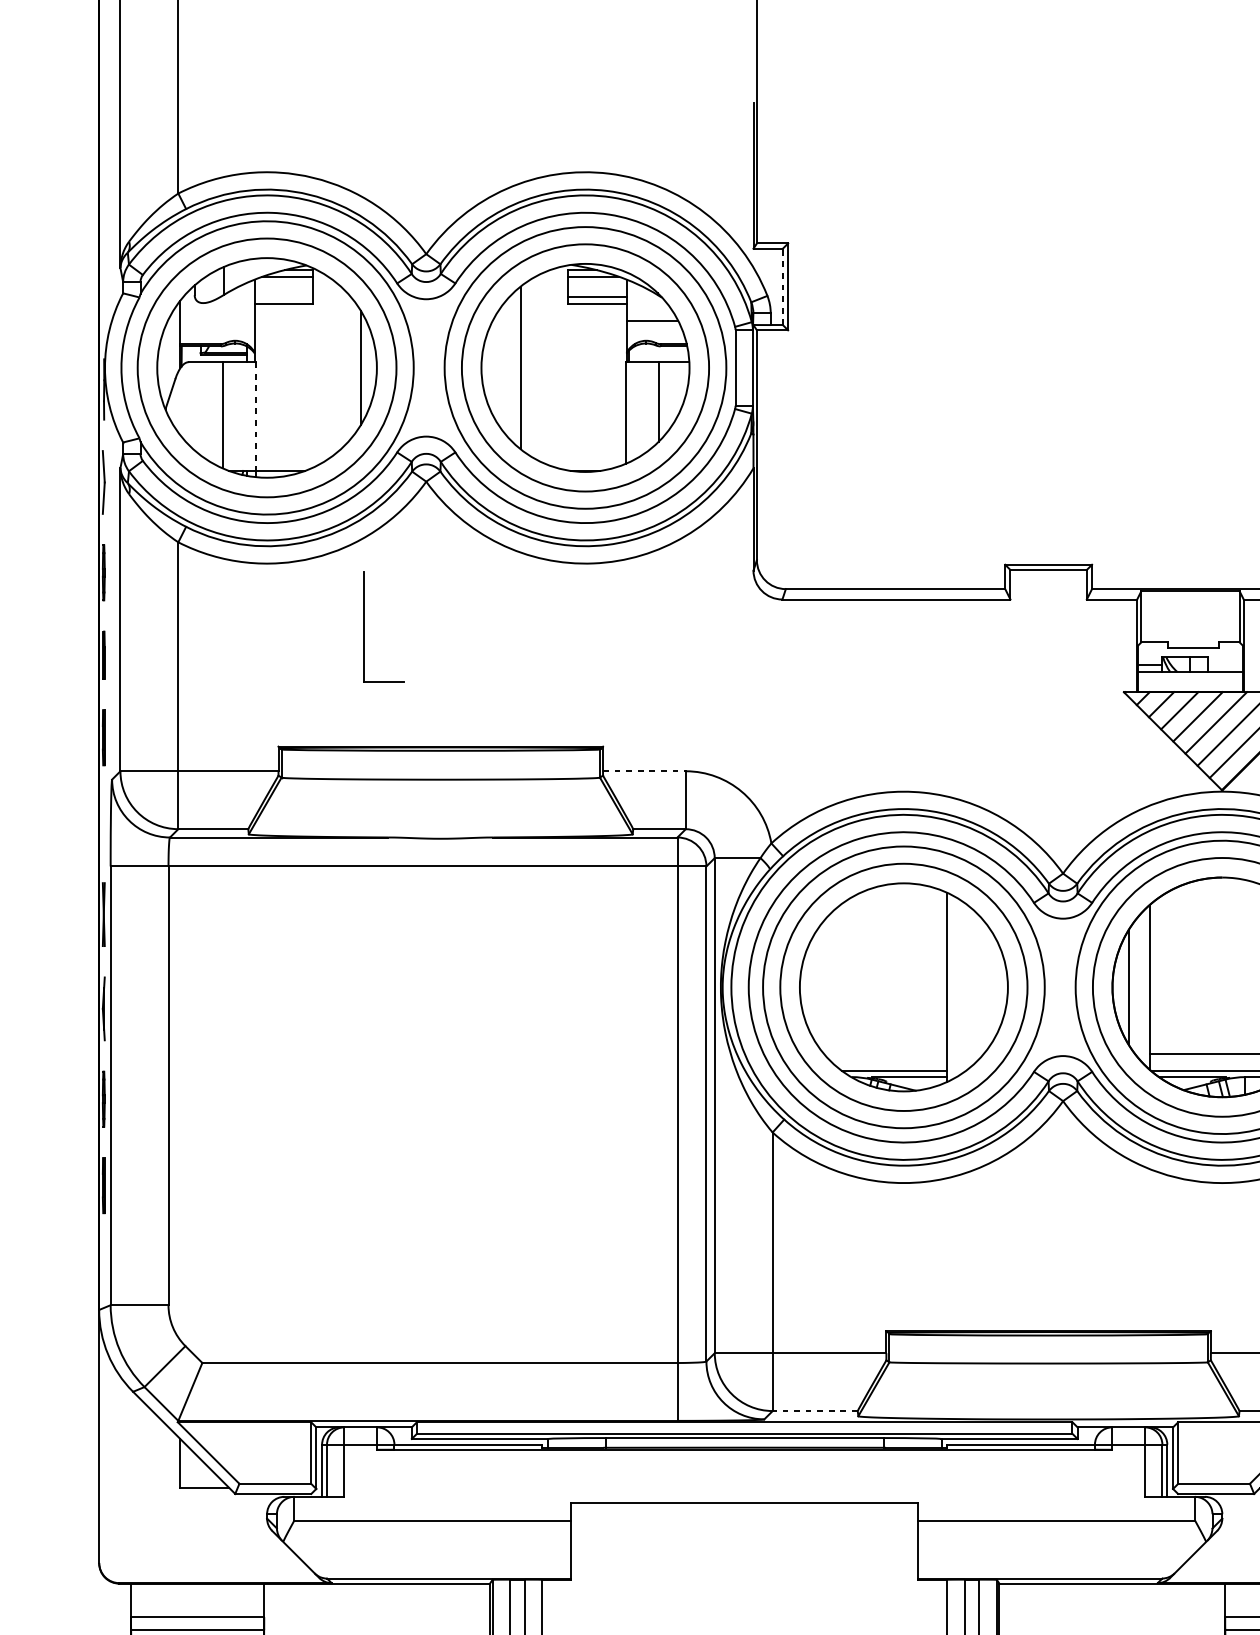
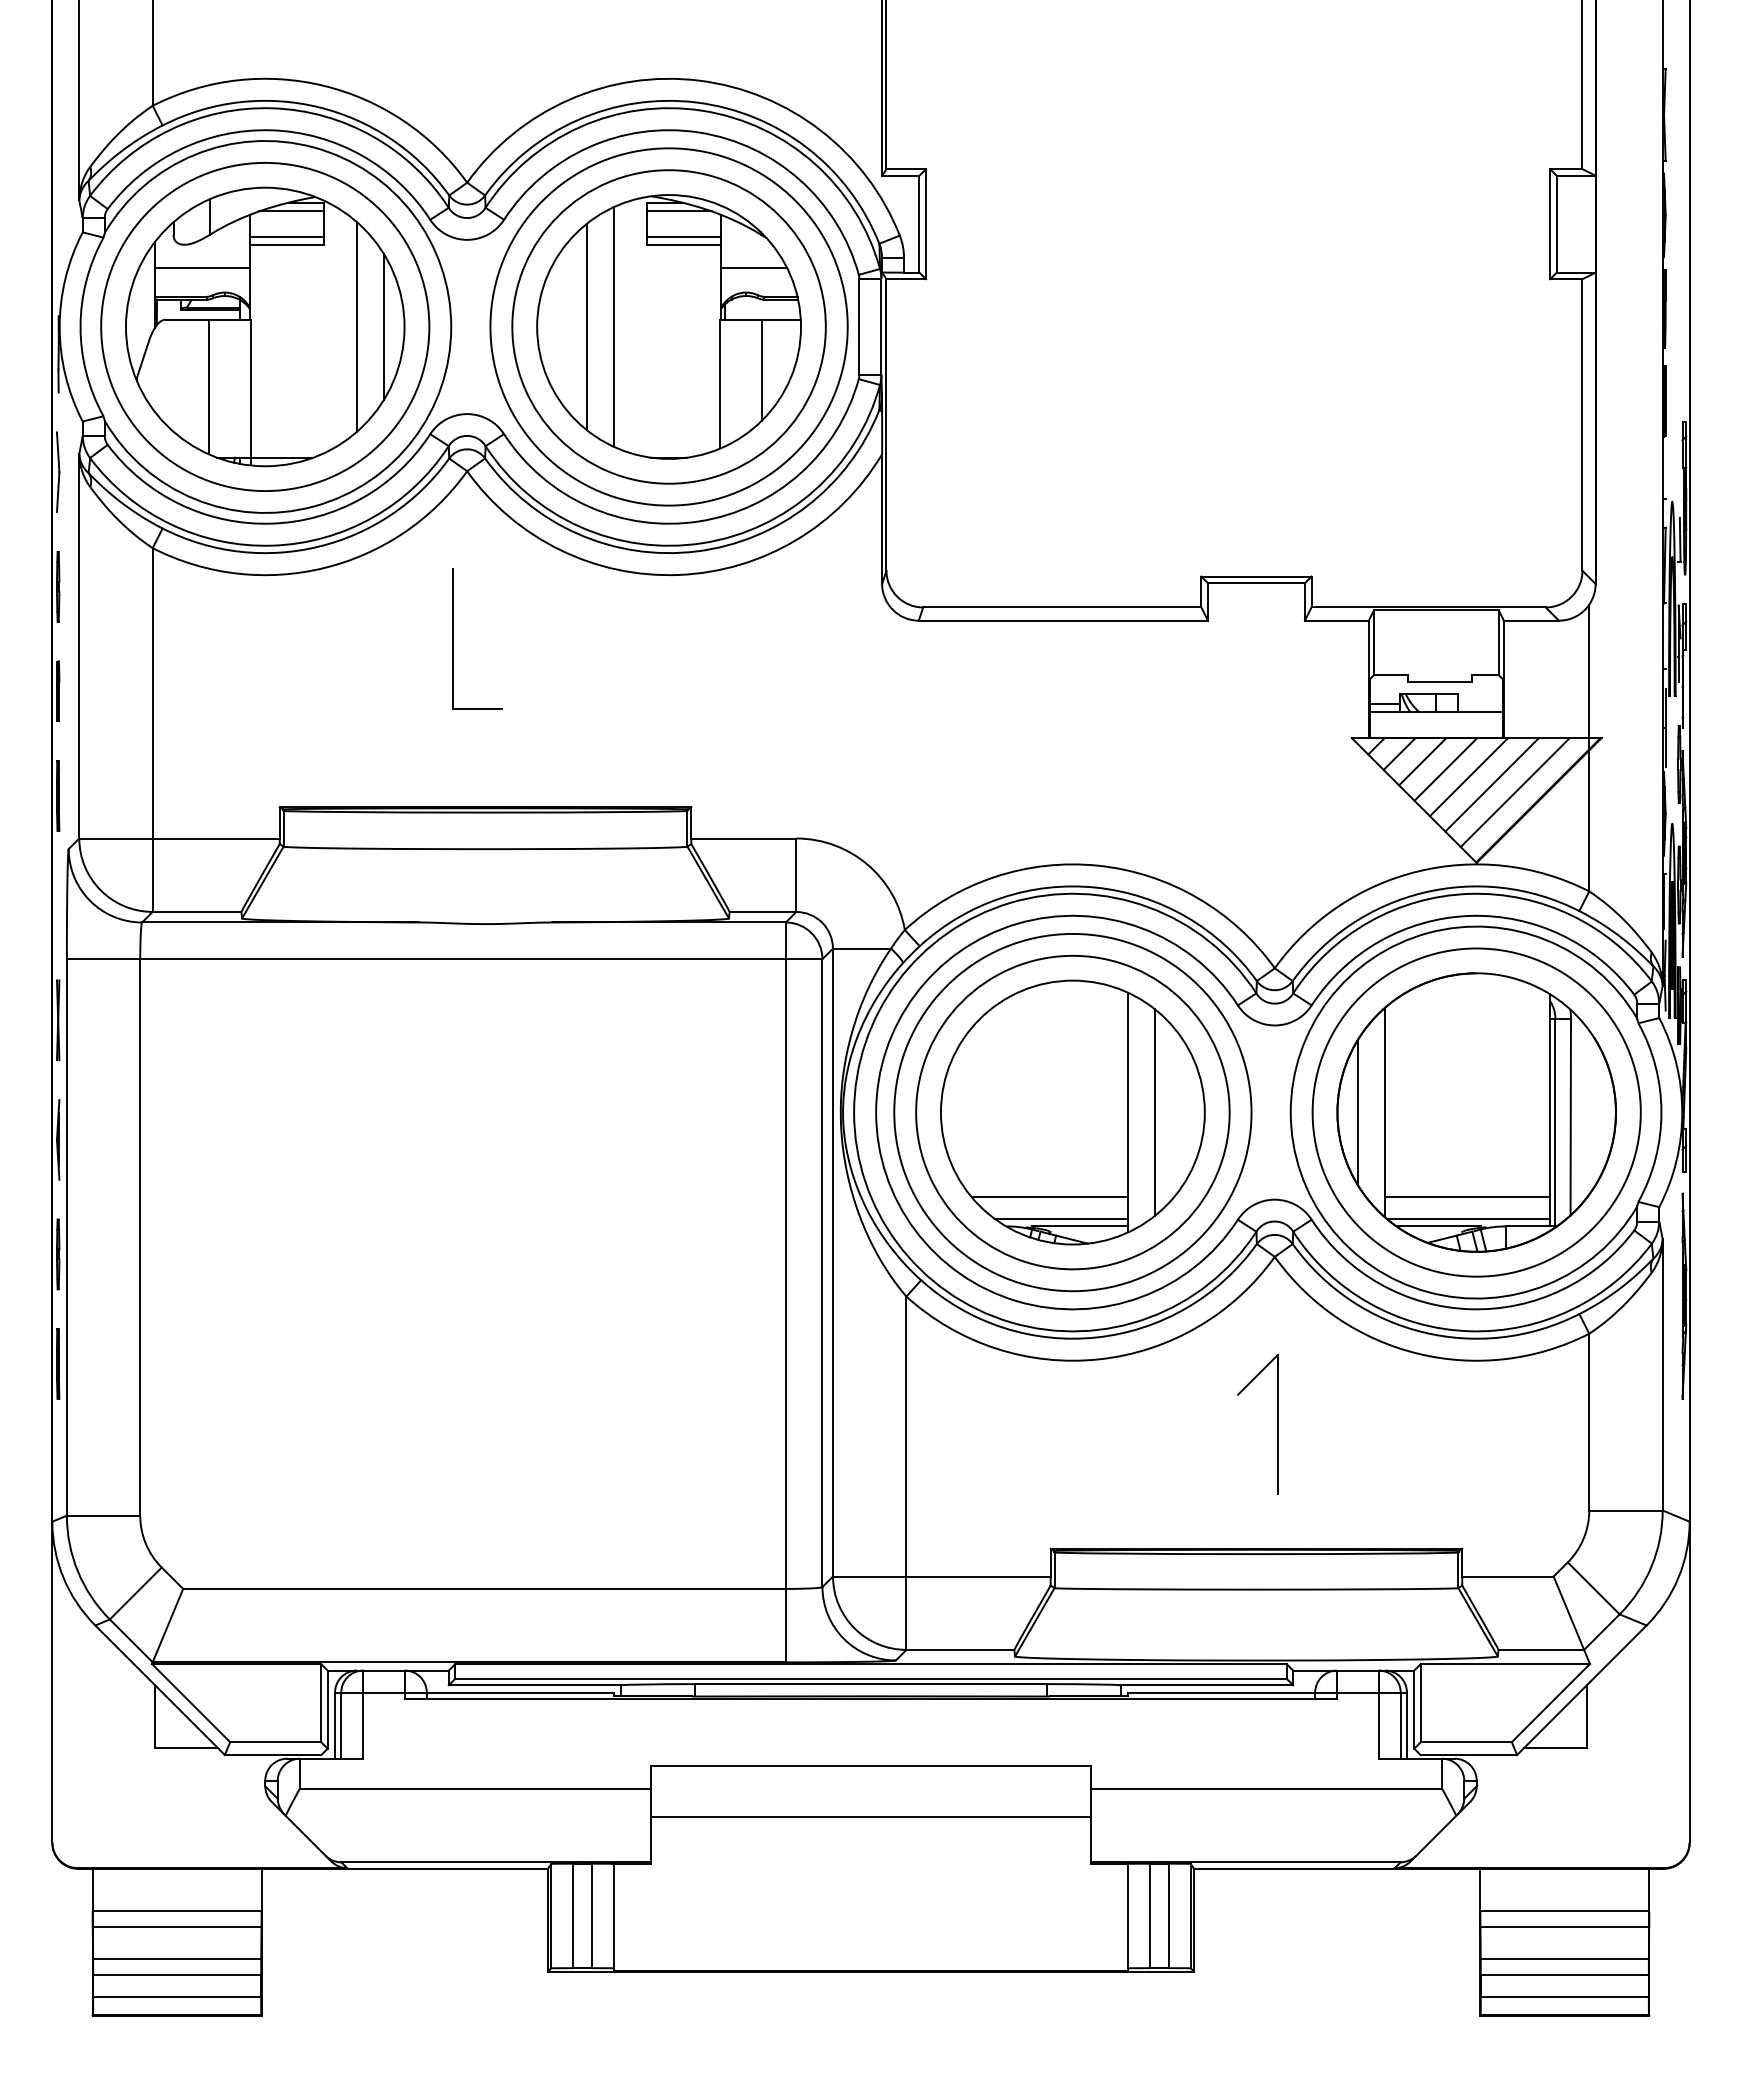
line: (782, 286) -> (919, 223), dashed -> solid
line: (283, 296) -> (286, 236), added
line: (217, 321) -> (202, 267), added
line: (339, 367) -> (357, 326), added
line: (542, 367) -> (614, 326), added
line: (255, 417) -> (250, 389), dashed -> solid
part: (365, 626) -> (453, 638), moved
line: (644, 771) -> (744, 838), dashed -> solid
line: (968, 987) -> (1154, 1112), added
line: (885, 1054) -> (1049, 1197), added
part: (1065, 1232) -> (1277, 1423), added
line: (815, 1410) -> (960, 1649), dashed -> solid
line: (744, 1543) -> (870, 1817), added

